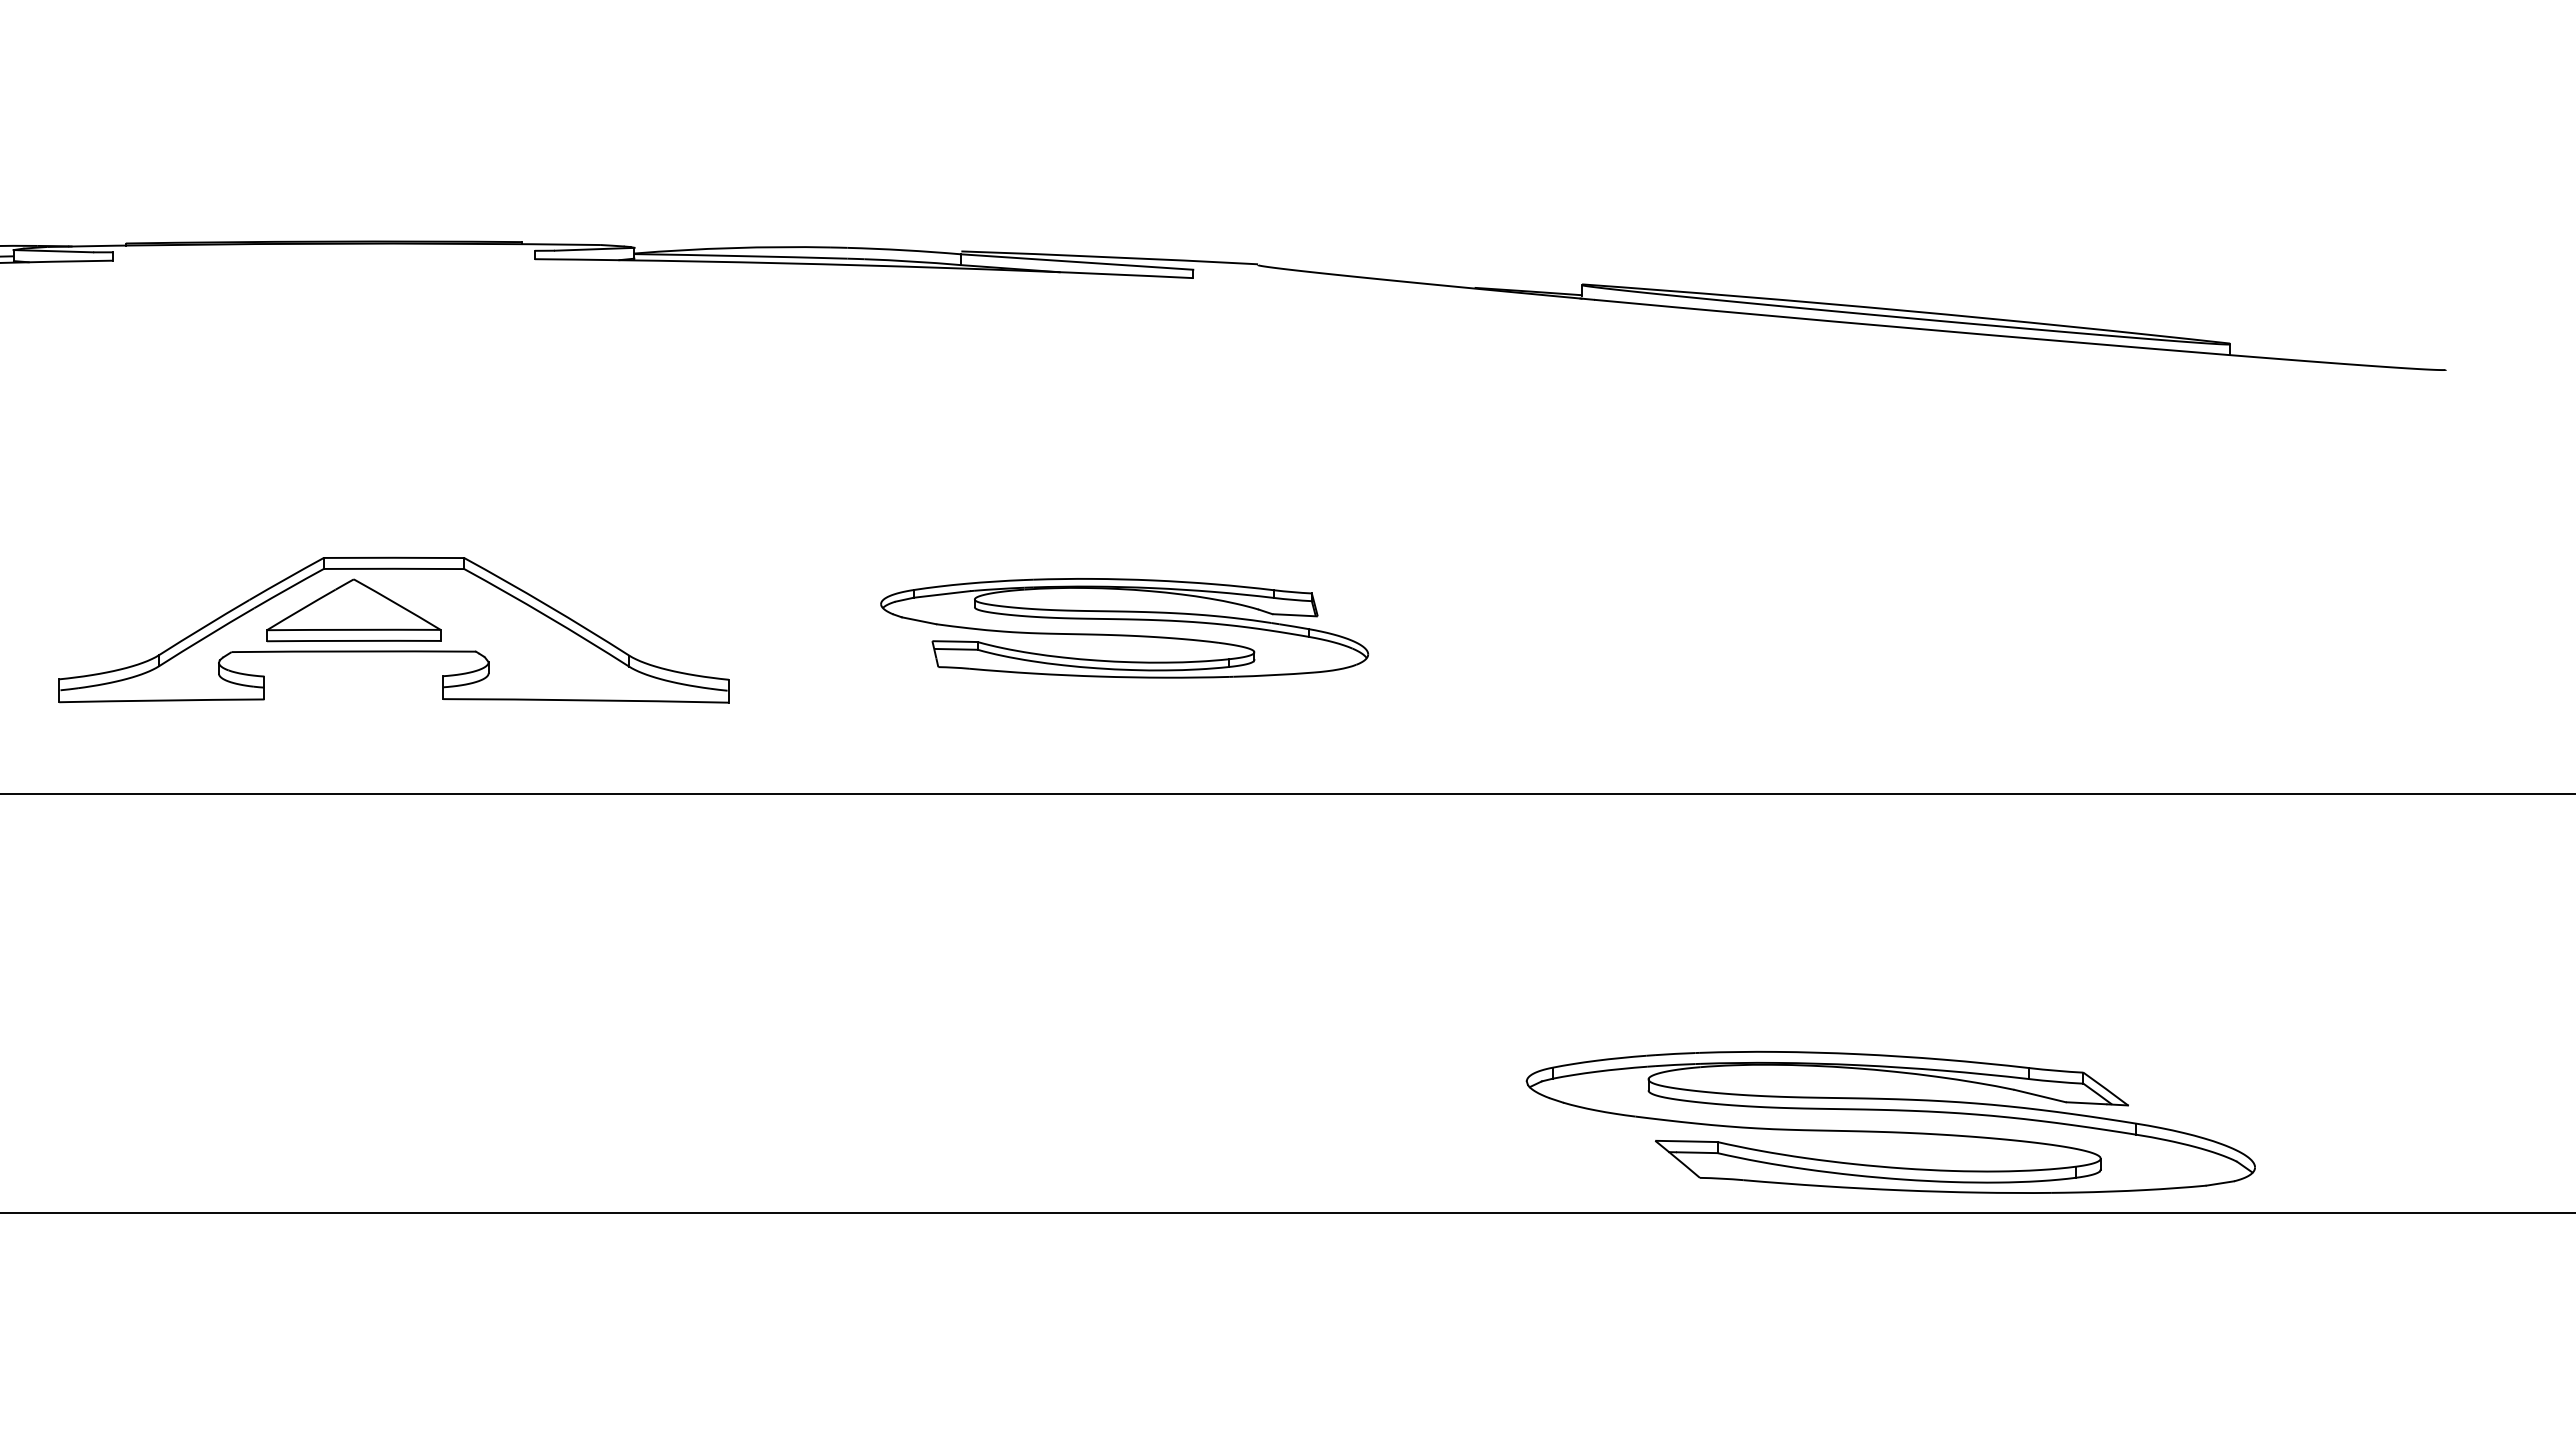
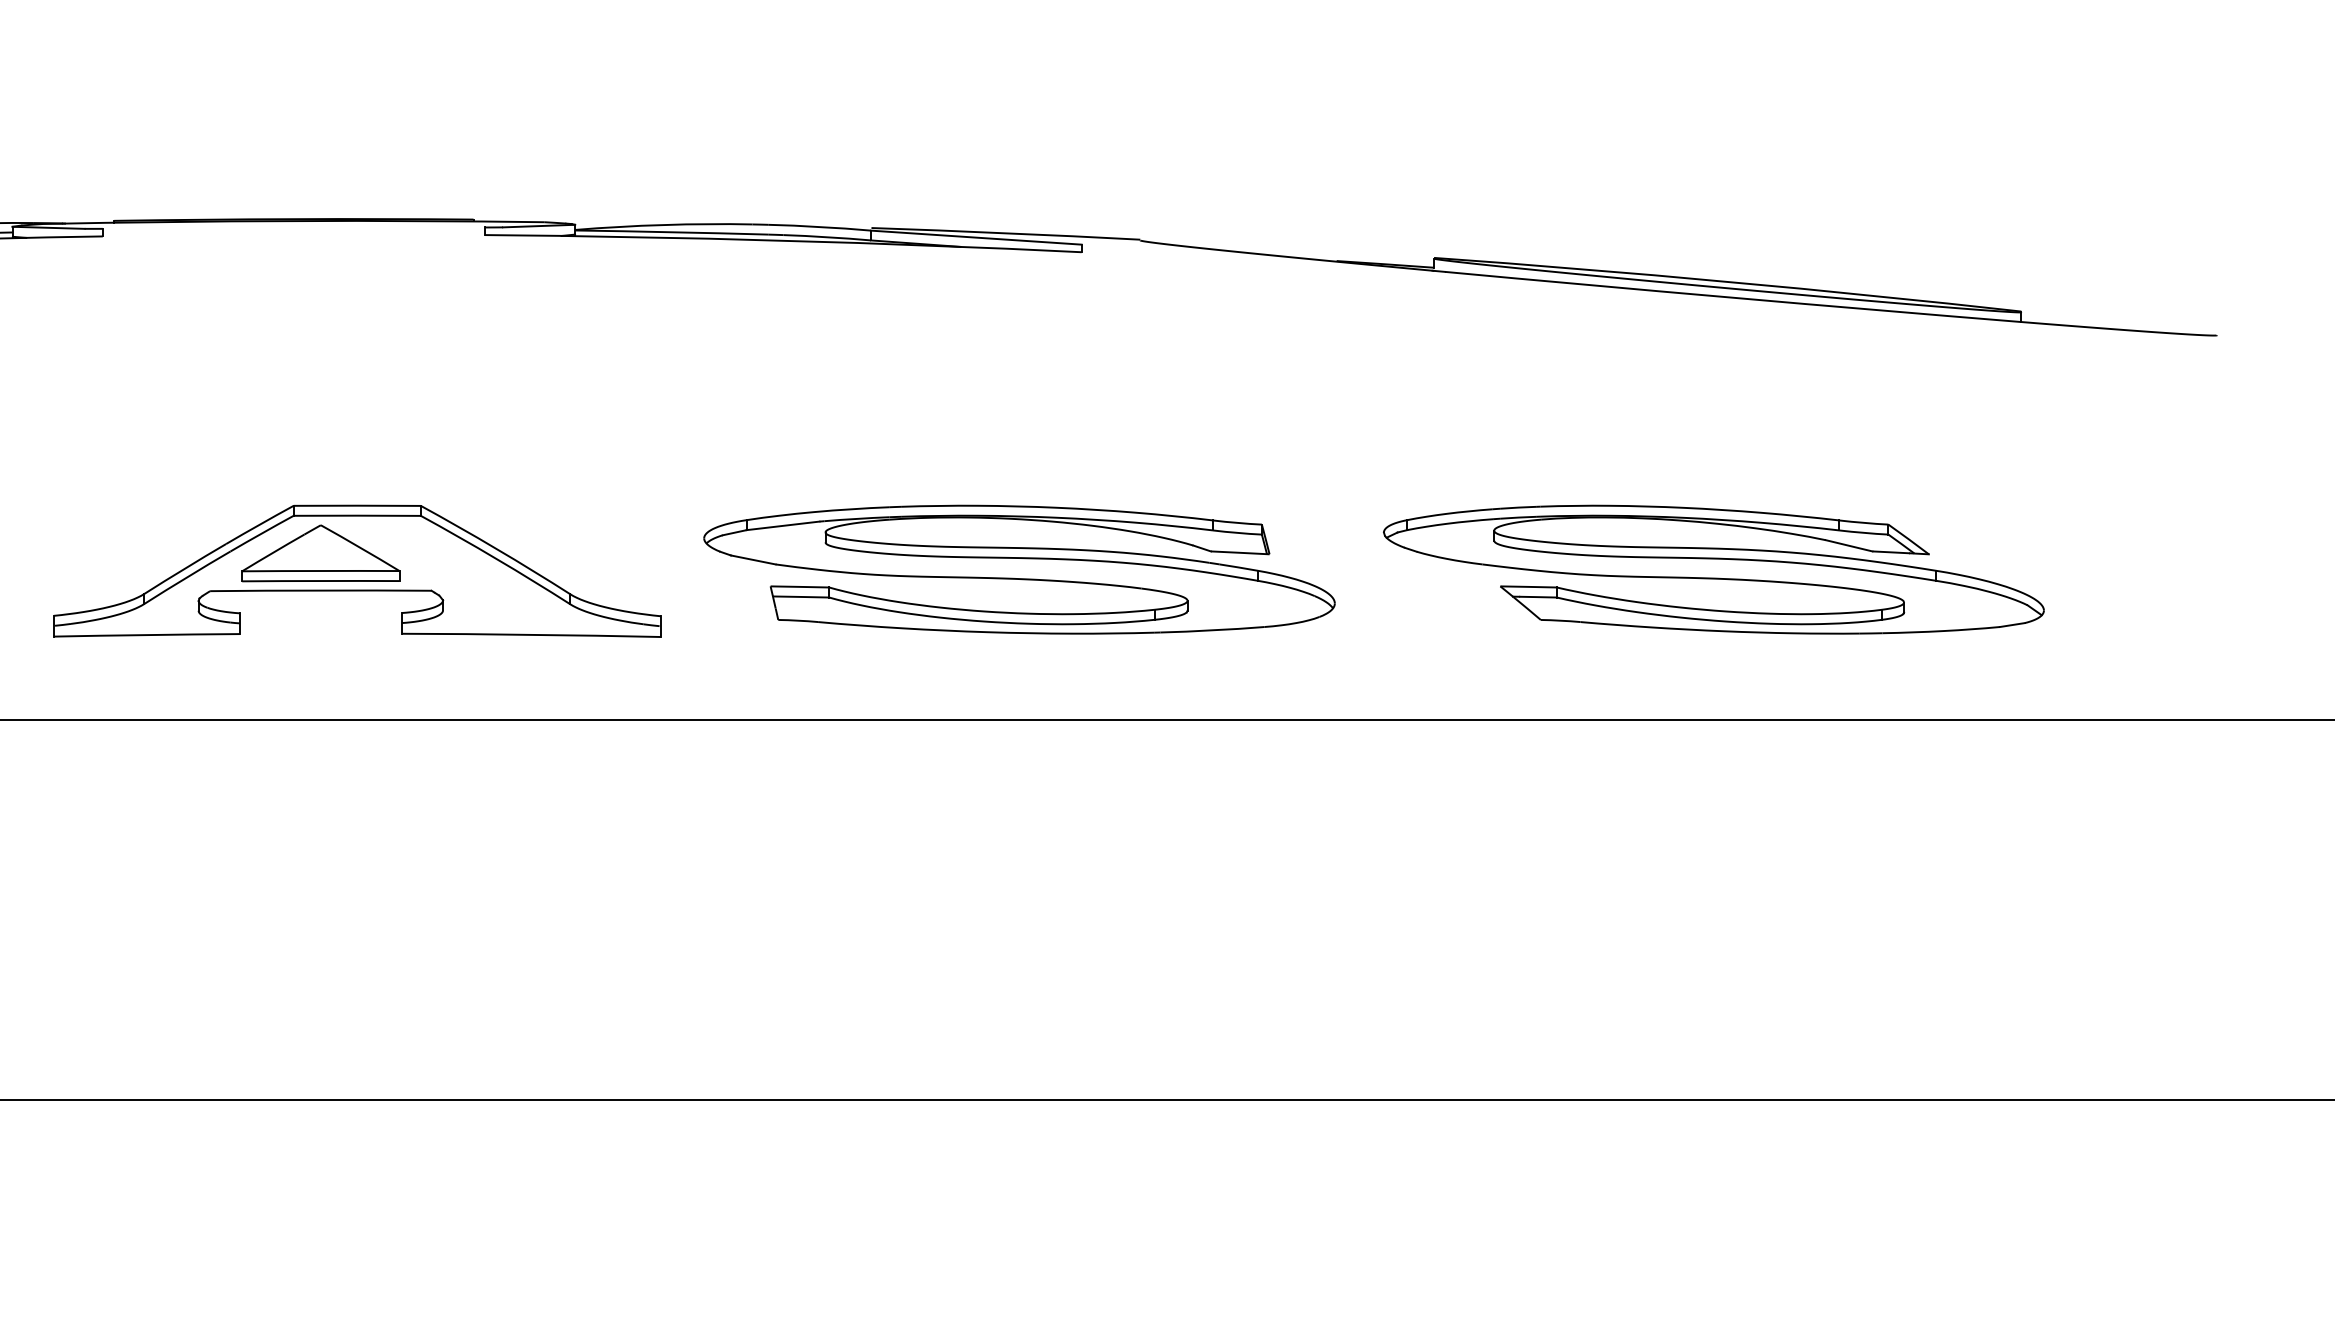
part: (1124, 627) -> (1019, 568), size x1.43
part: (1890, 1121) -> (1713, 568), moved

